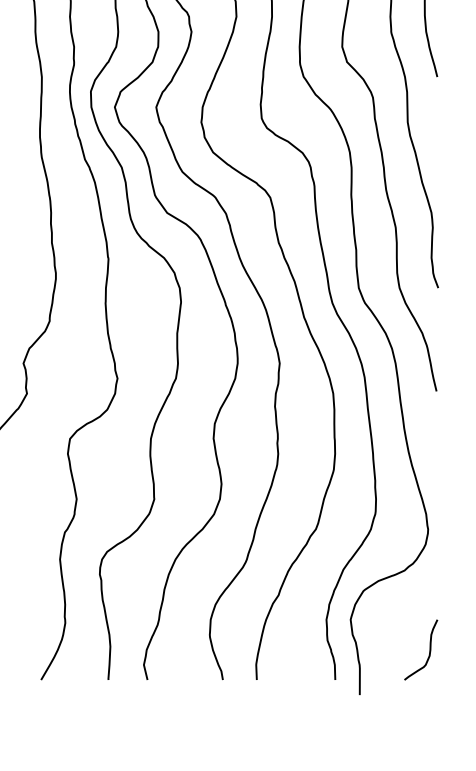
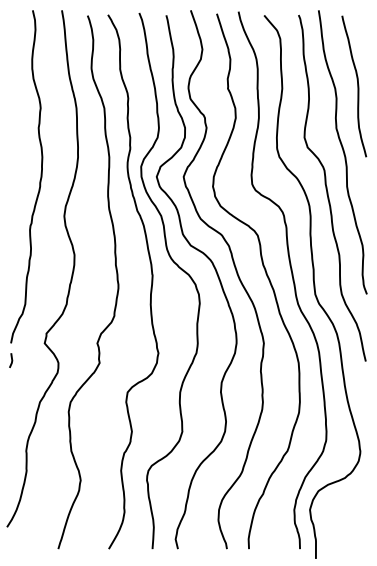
curve: (428, 651) -> (360, 530), removed

